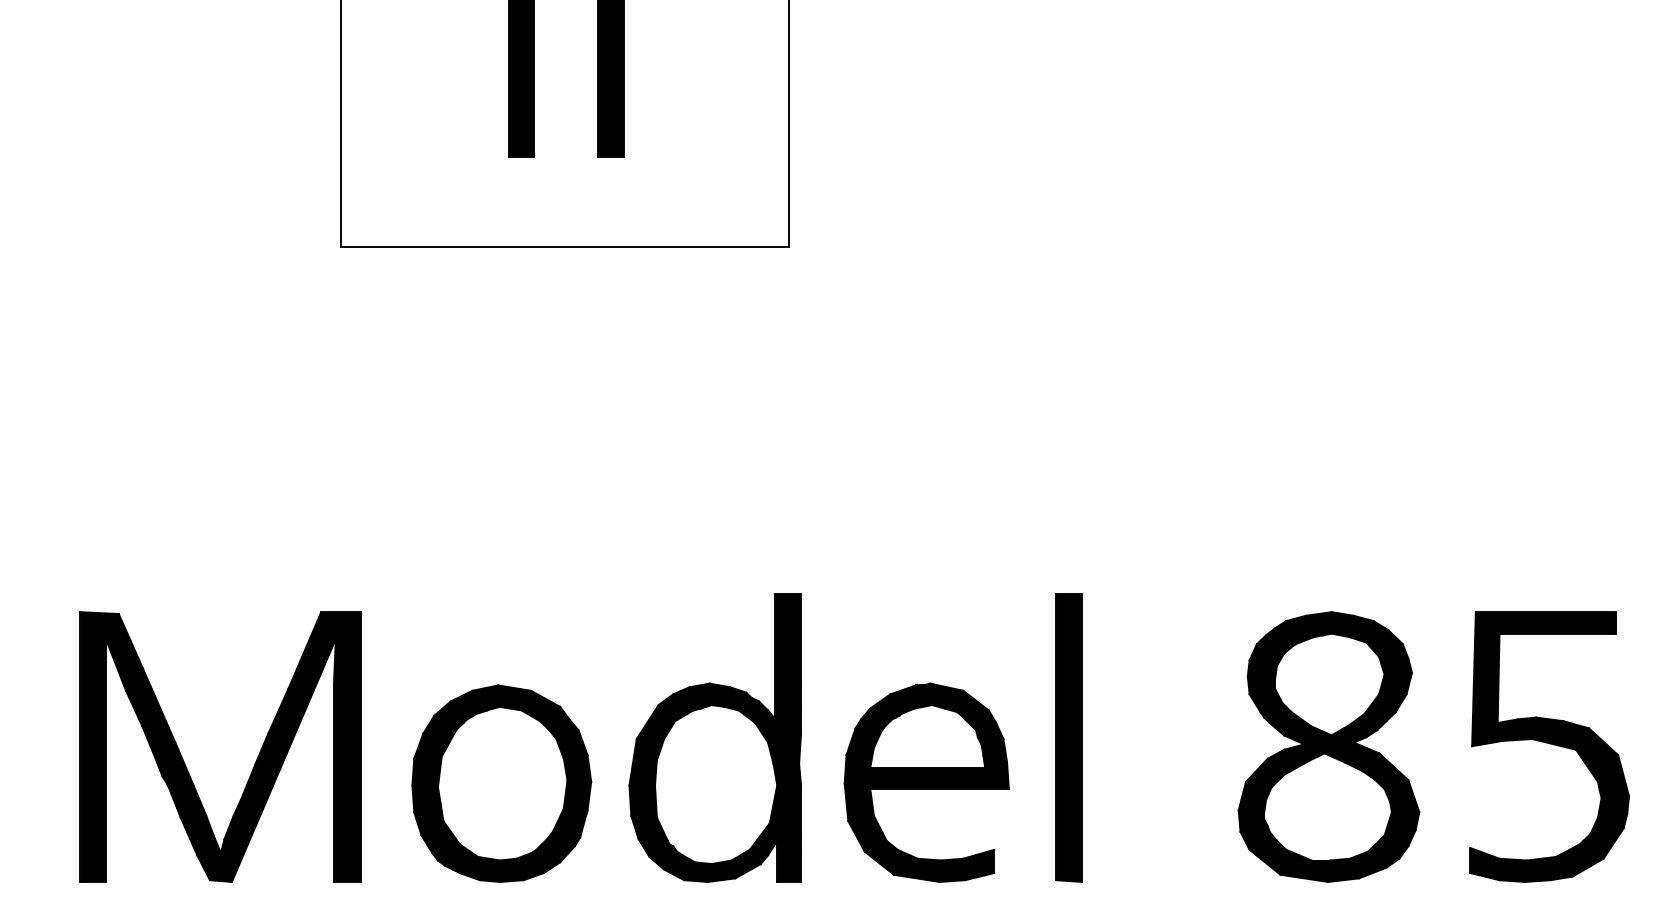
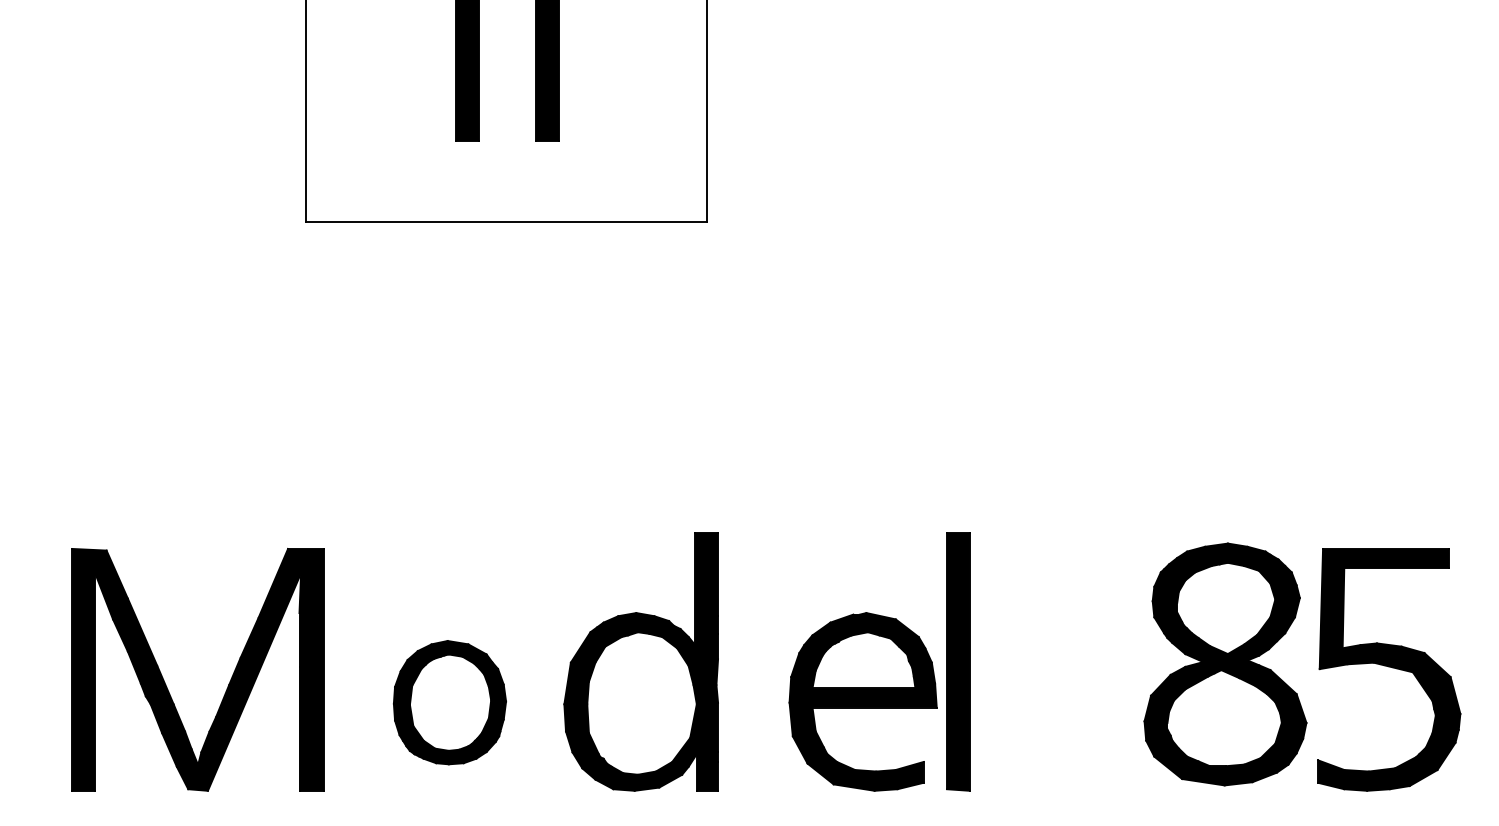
part: (1328, 746) -> (1225, 663), moved
part: (926, 782) -> (862, 701), moved
part: (501, 783) -> (449, 702), size x0.7

